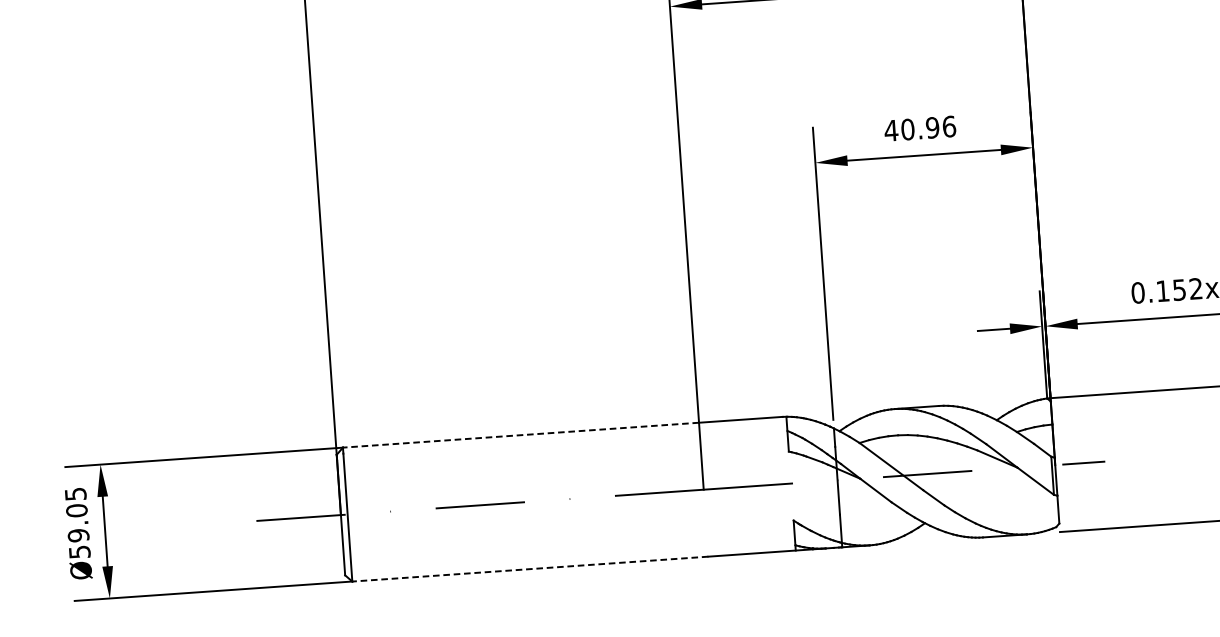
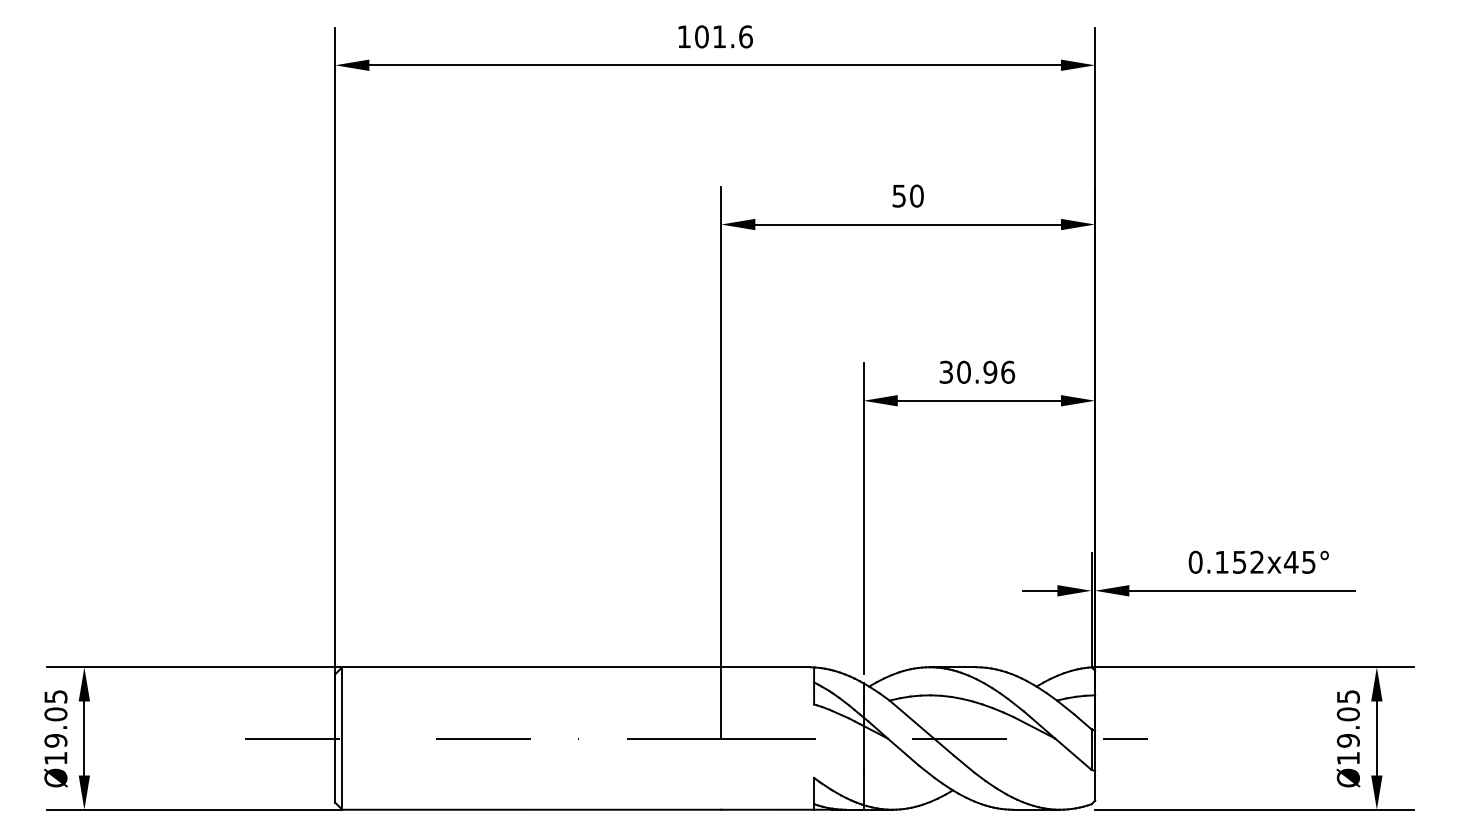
text: (891, 129) -> (946, 371), 40.96 -> 30.96
line: (520, 435) -> (531, 667), dashed -> solid
text: (79, 552) -> (55, 758), Ø59.05 -> Ø19.05
line: (530, 568) -> (531, 809), dashed -> solid

